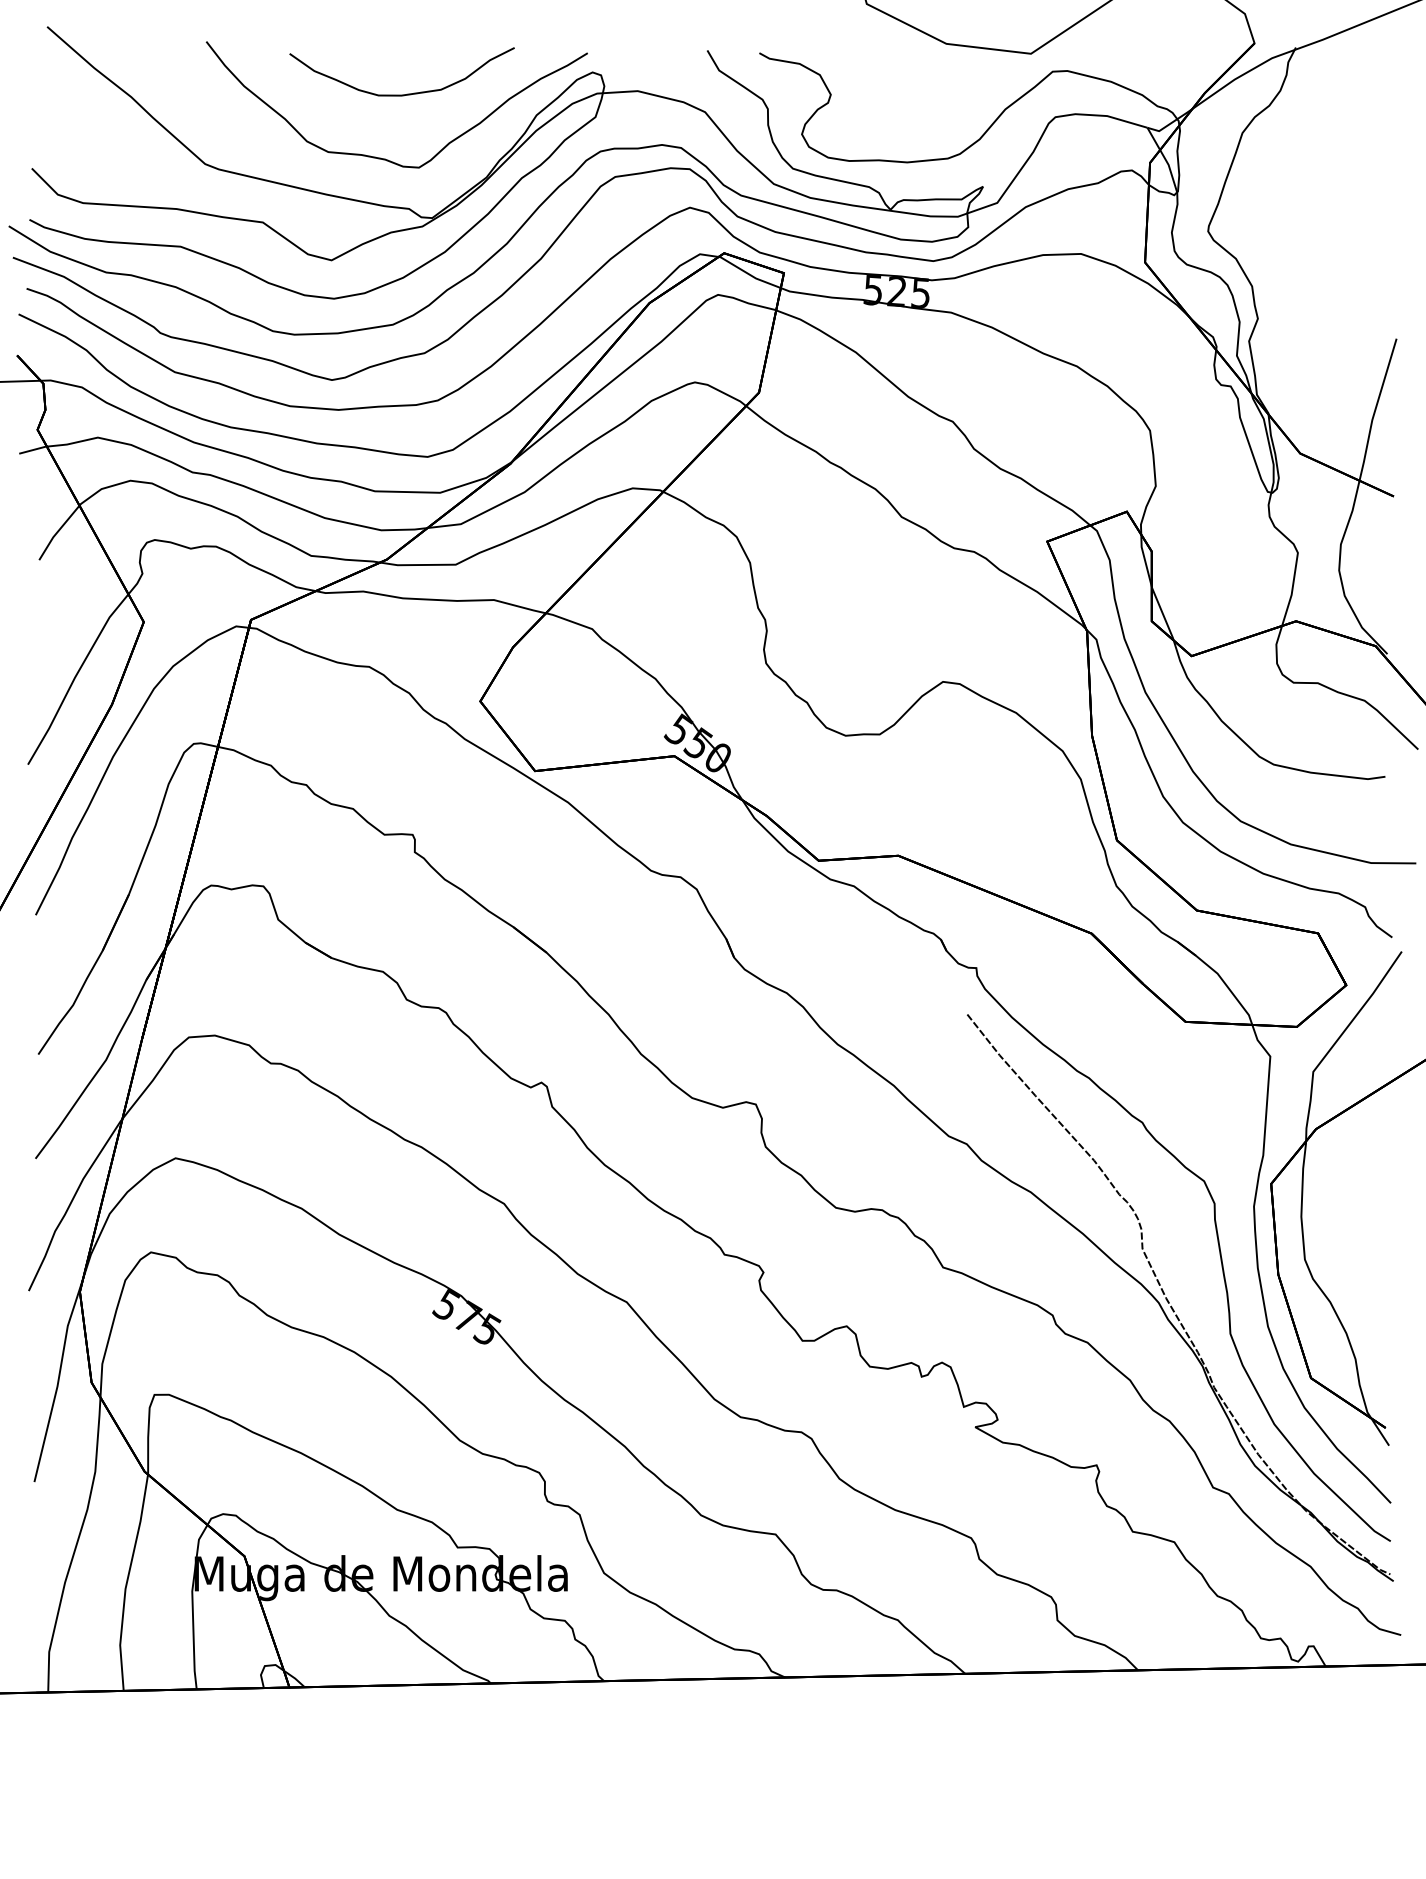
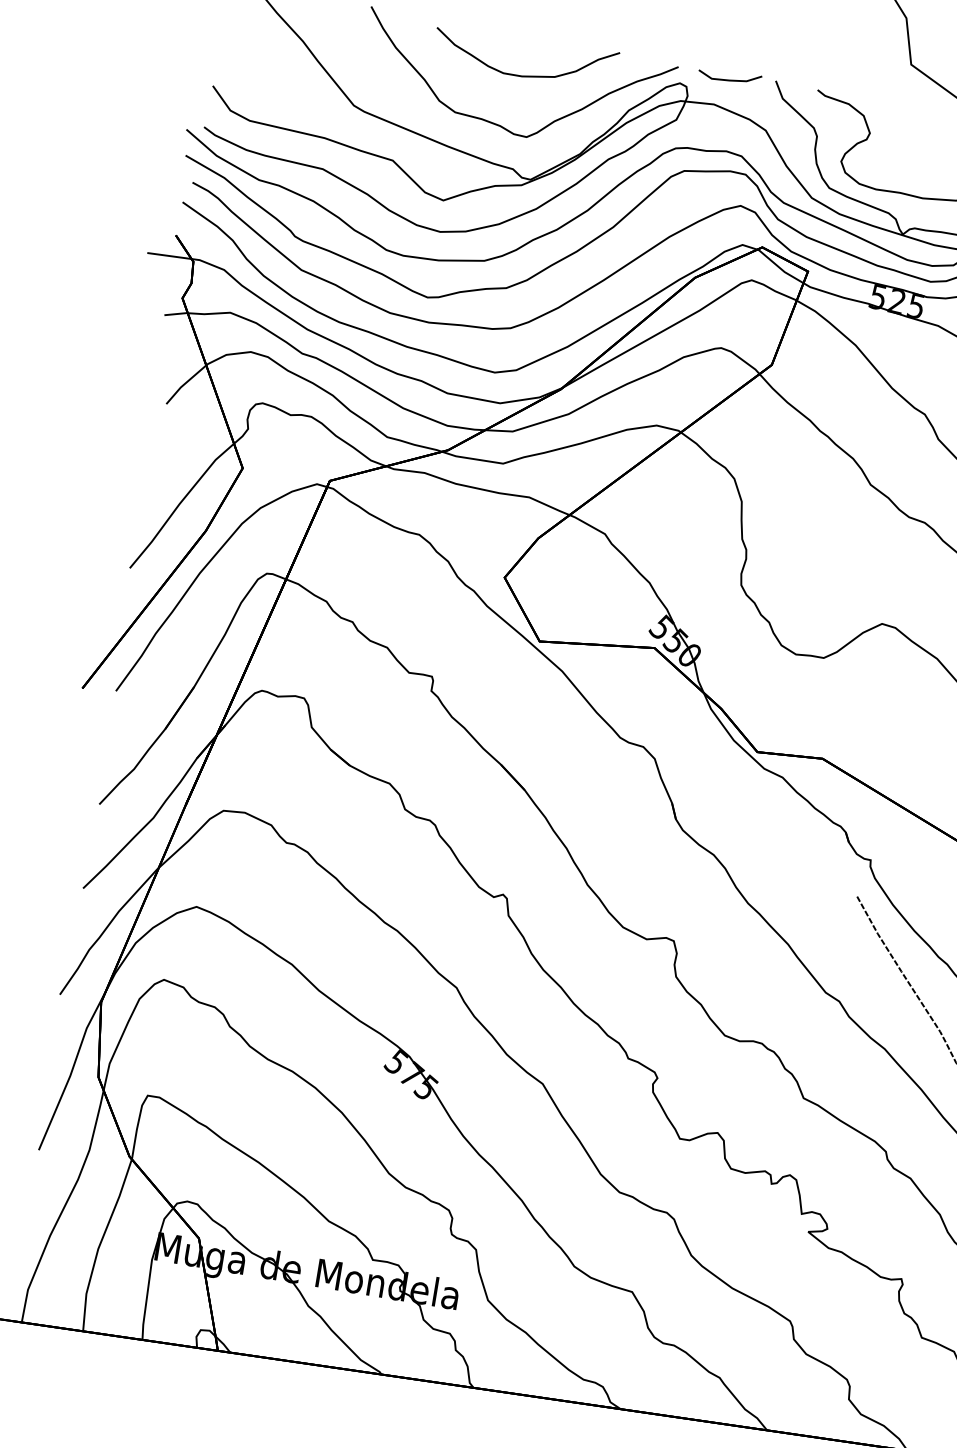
line: (651, 58) -> (729, 79), added

